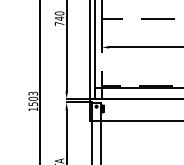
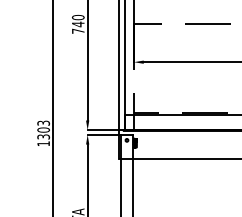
text: (33, 103) -> (43, 136), 1503 -> 1303

